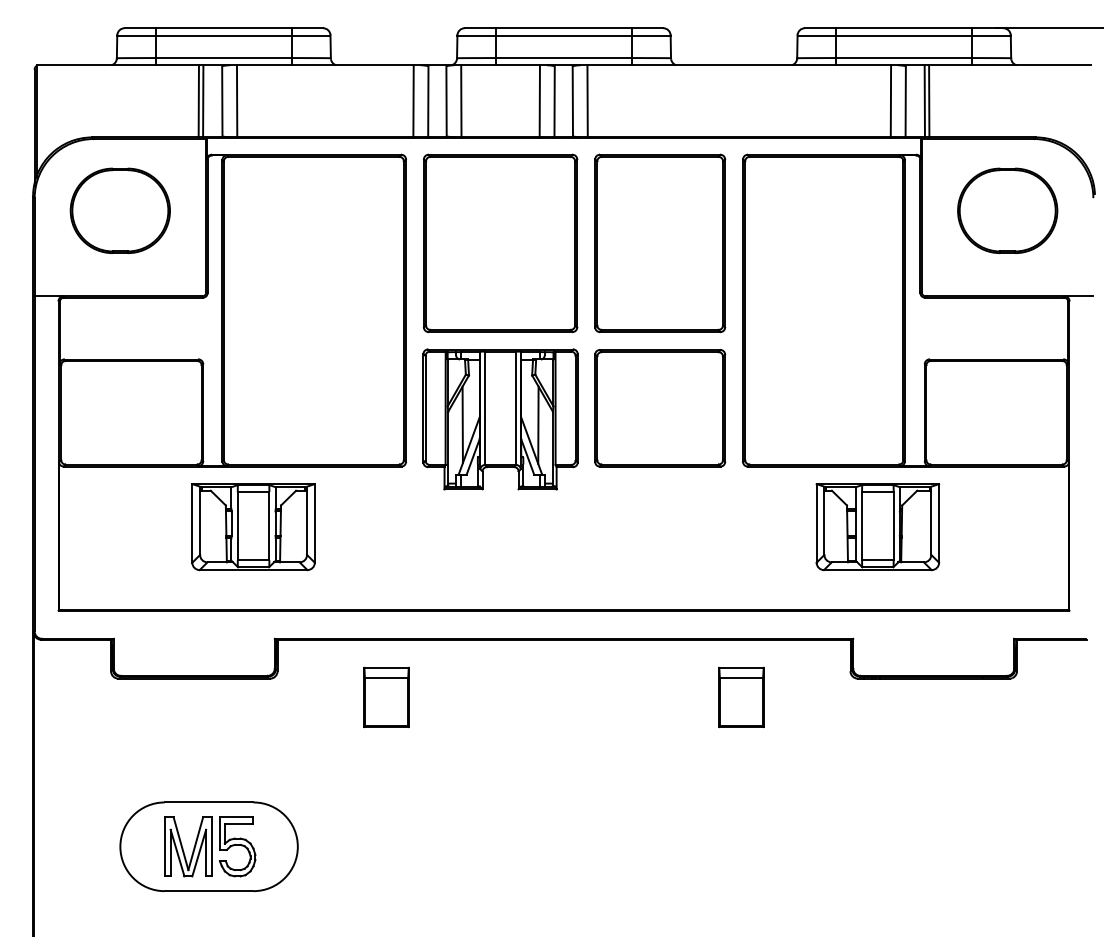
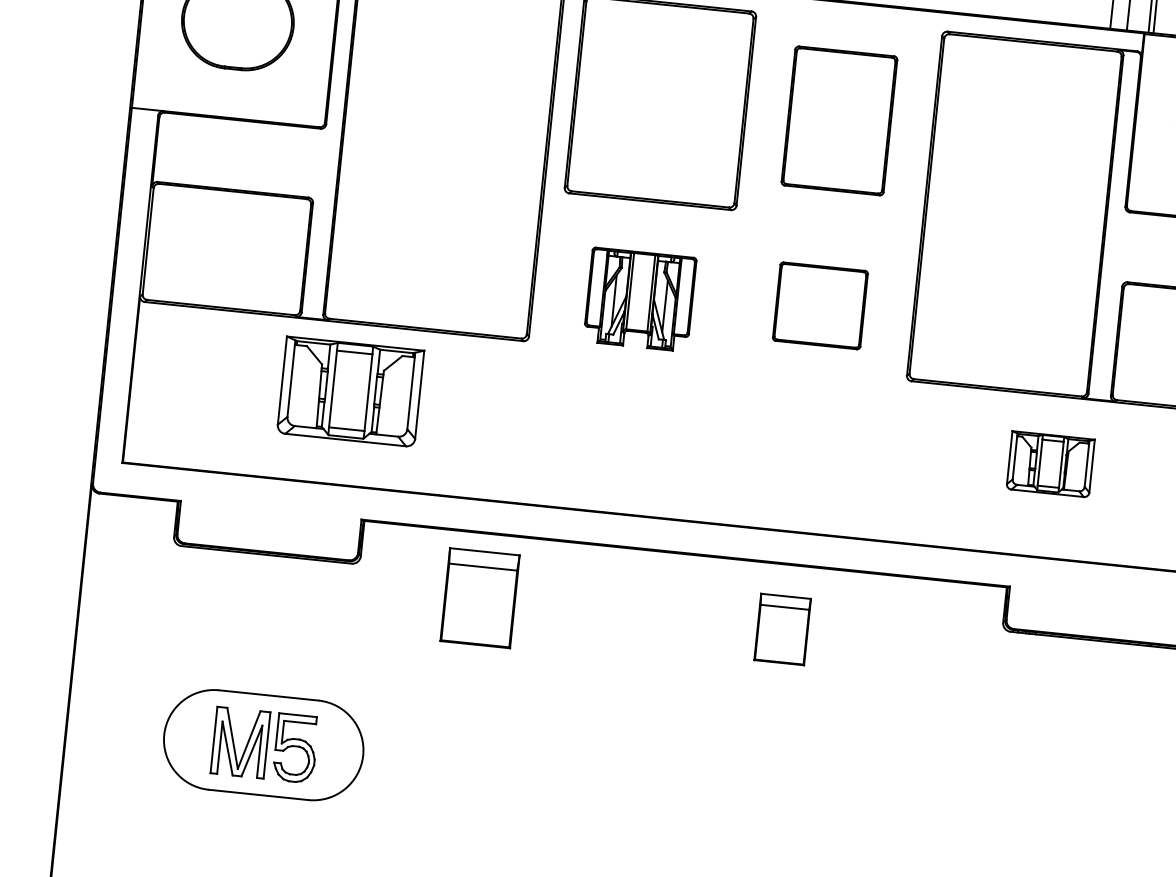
part: (660, 243) -> (839, 121), size x0.7
part: (660, 408) -> (820, 306), size x0.6
part: (500, 419) -> (639, 299), size x0.6
part: (877, 527) -> (1050, 464), size x0.6
part: (386, 697) -> (479, 598), size x1.4
part: (741, 697) -> (782, 629), moved

